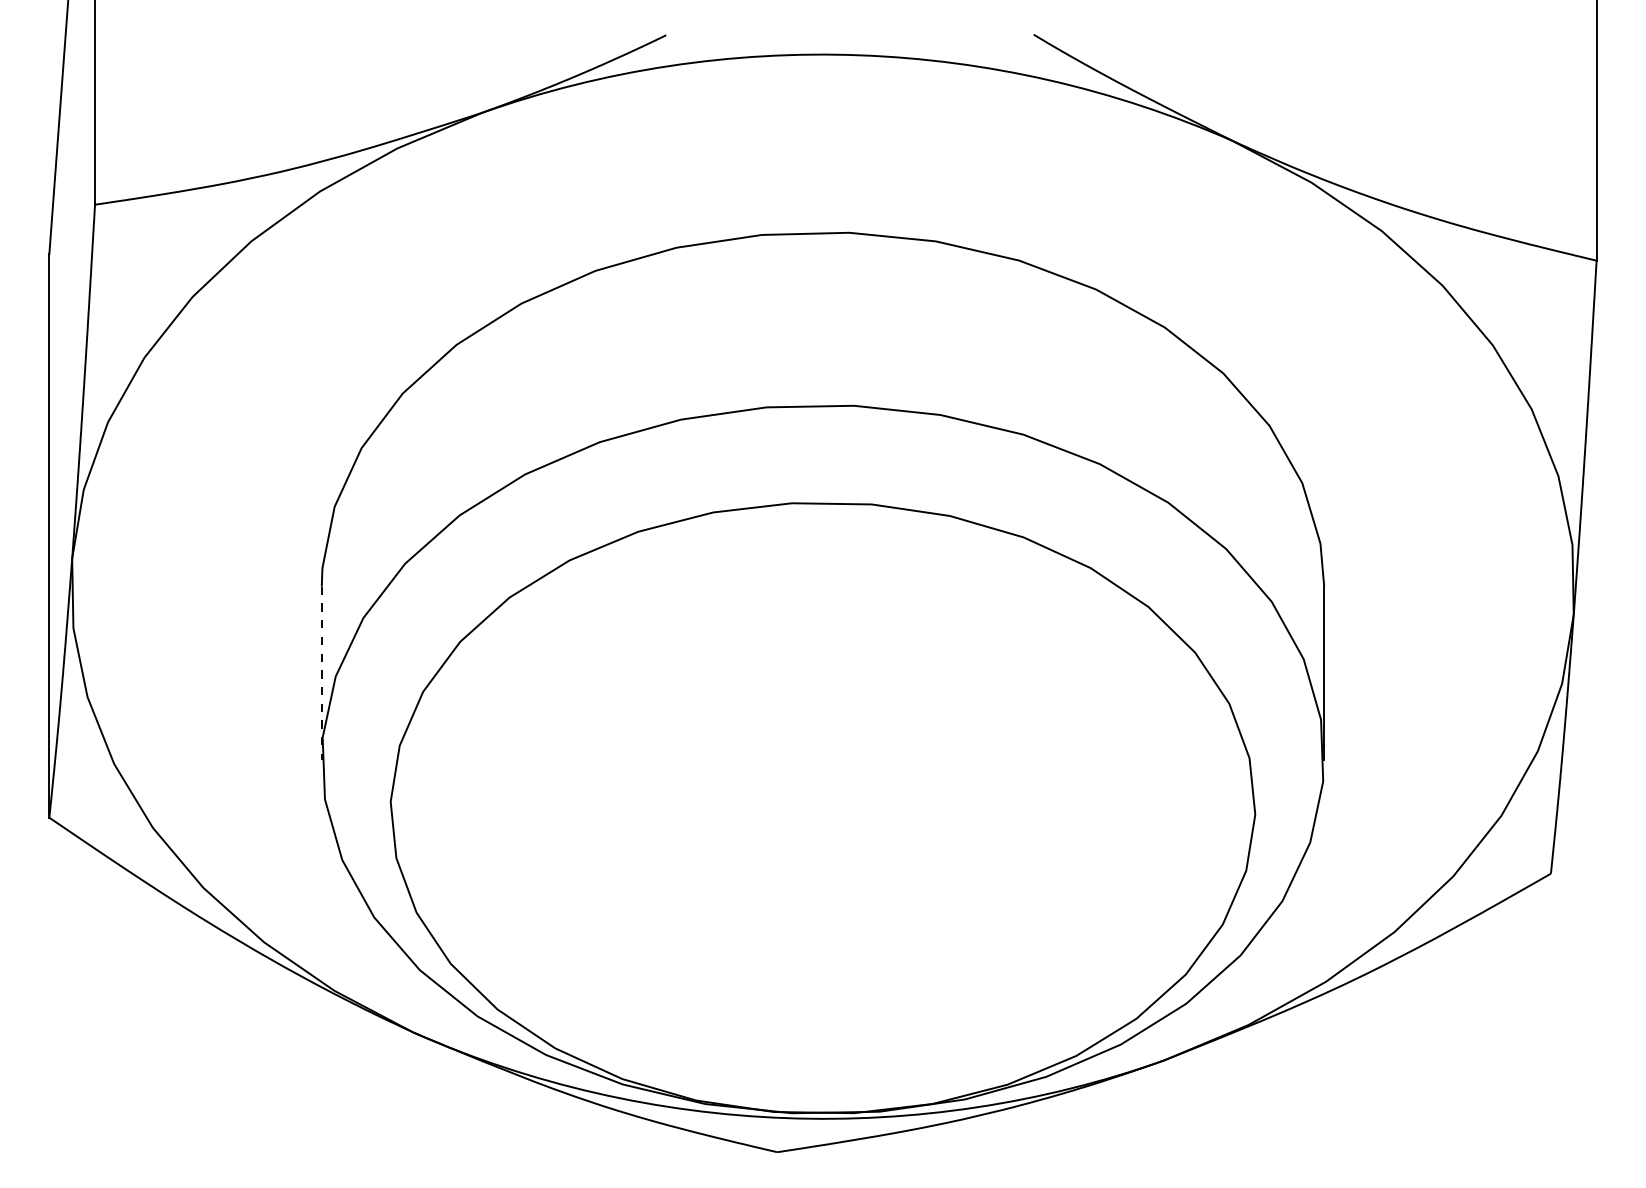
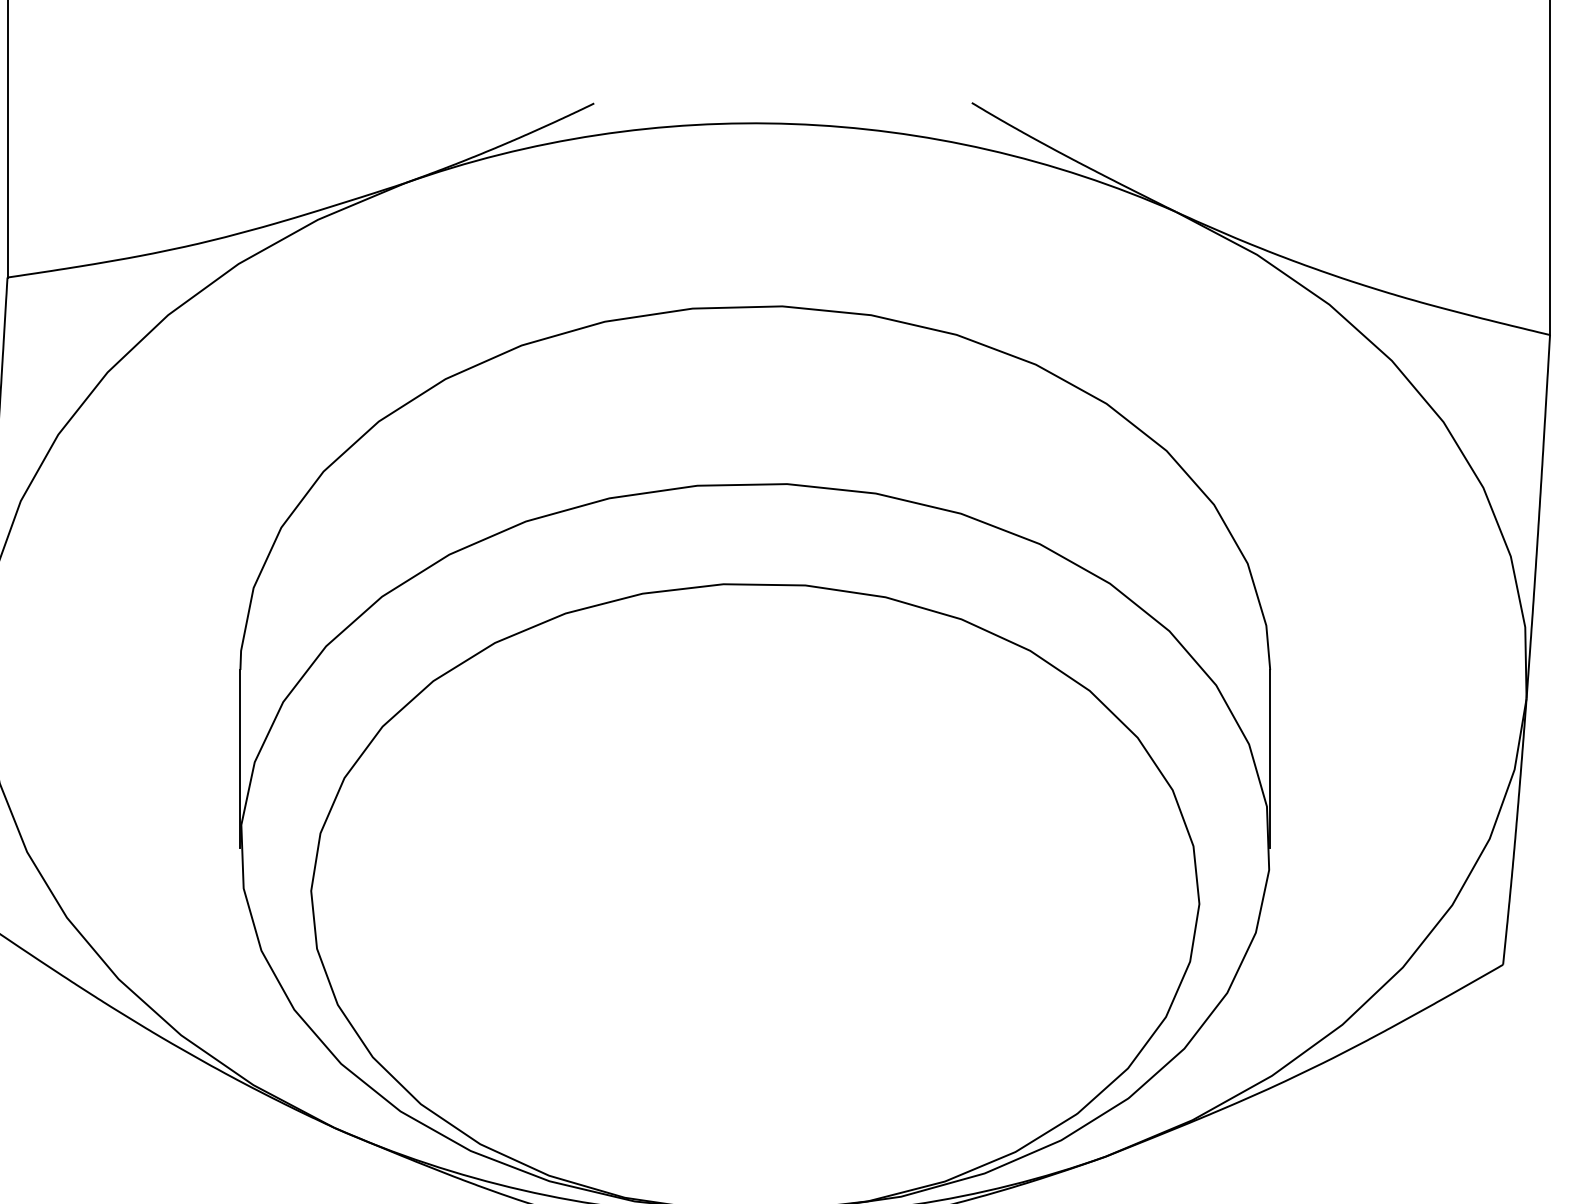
line: (321, 673) -> (240, 759), dashed -> solid

